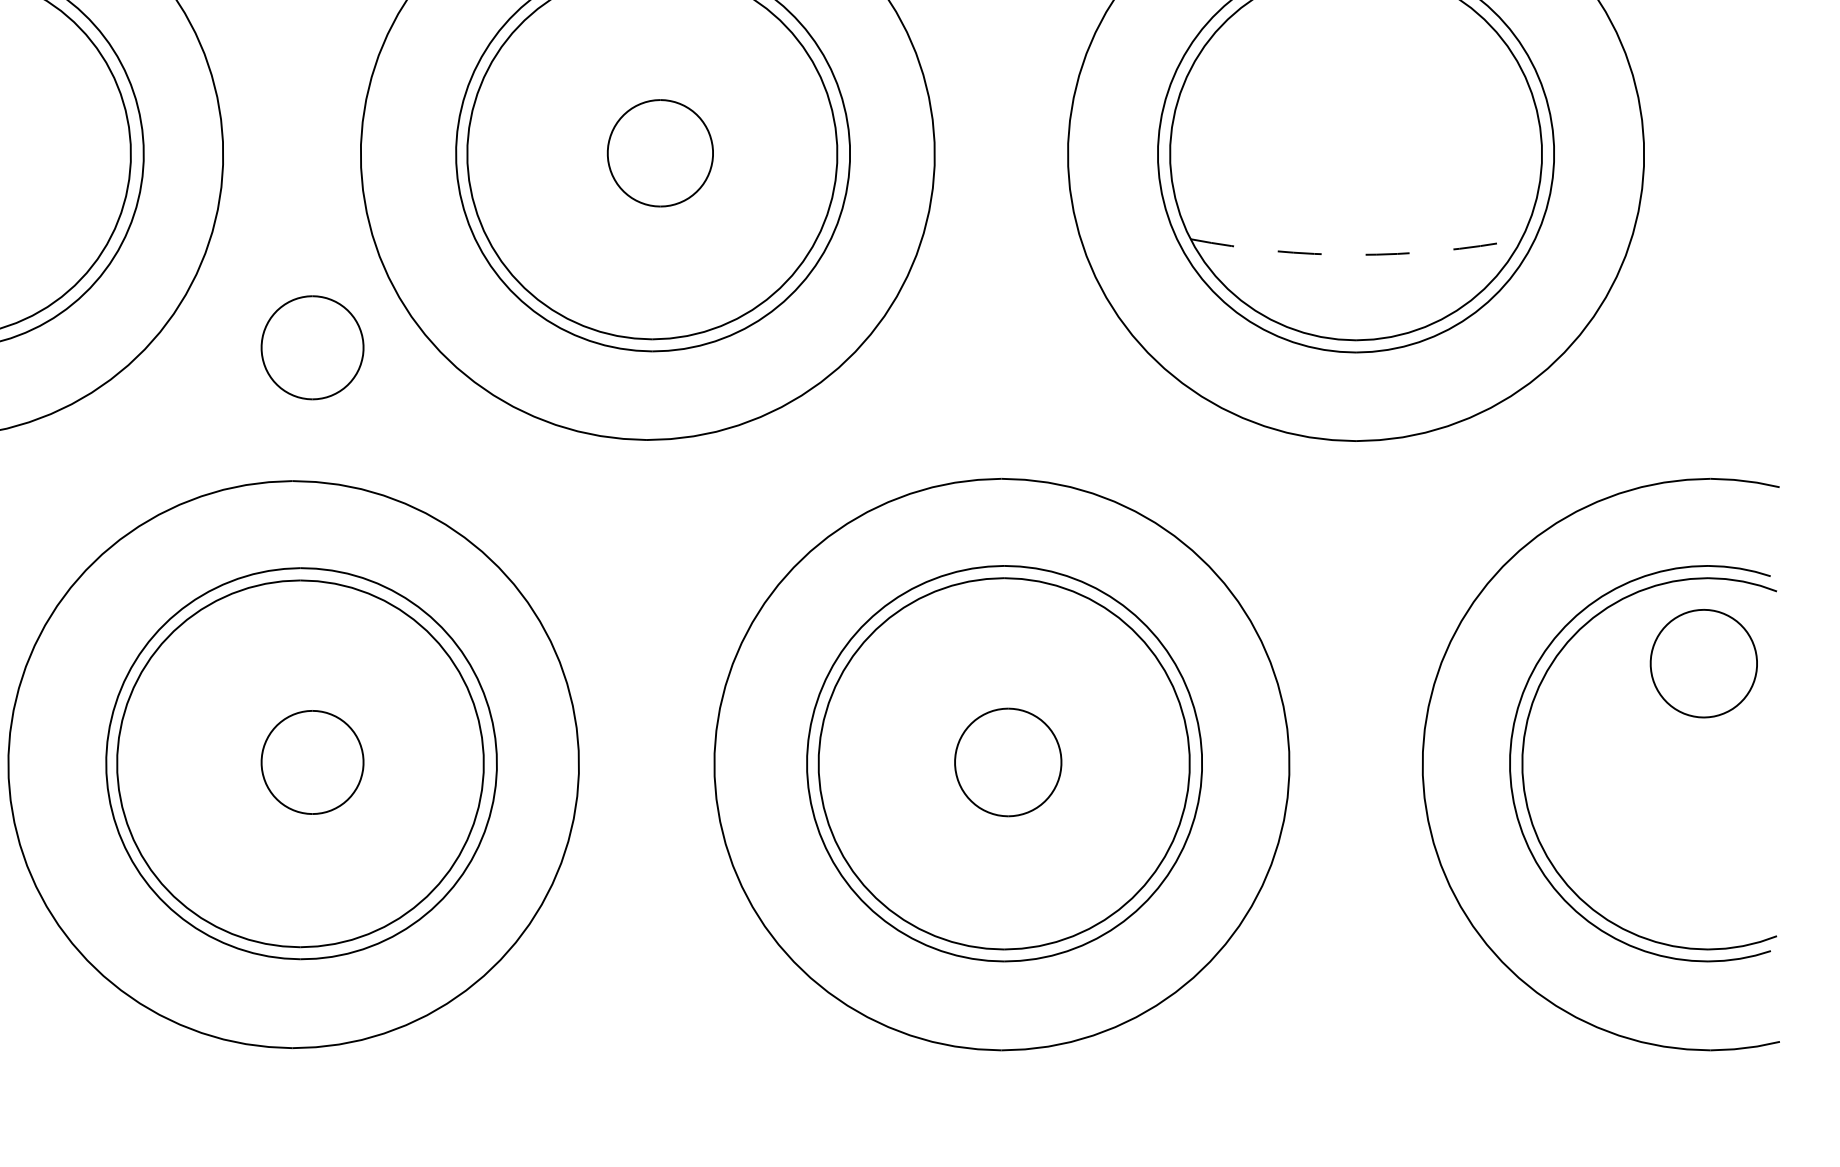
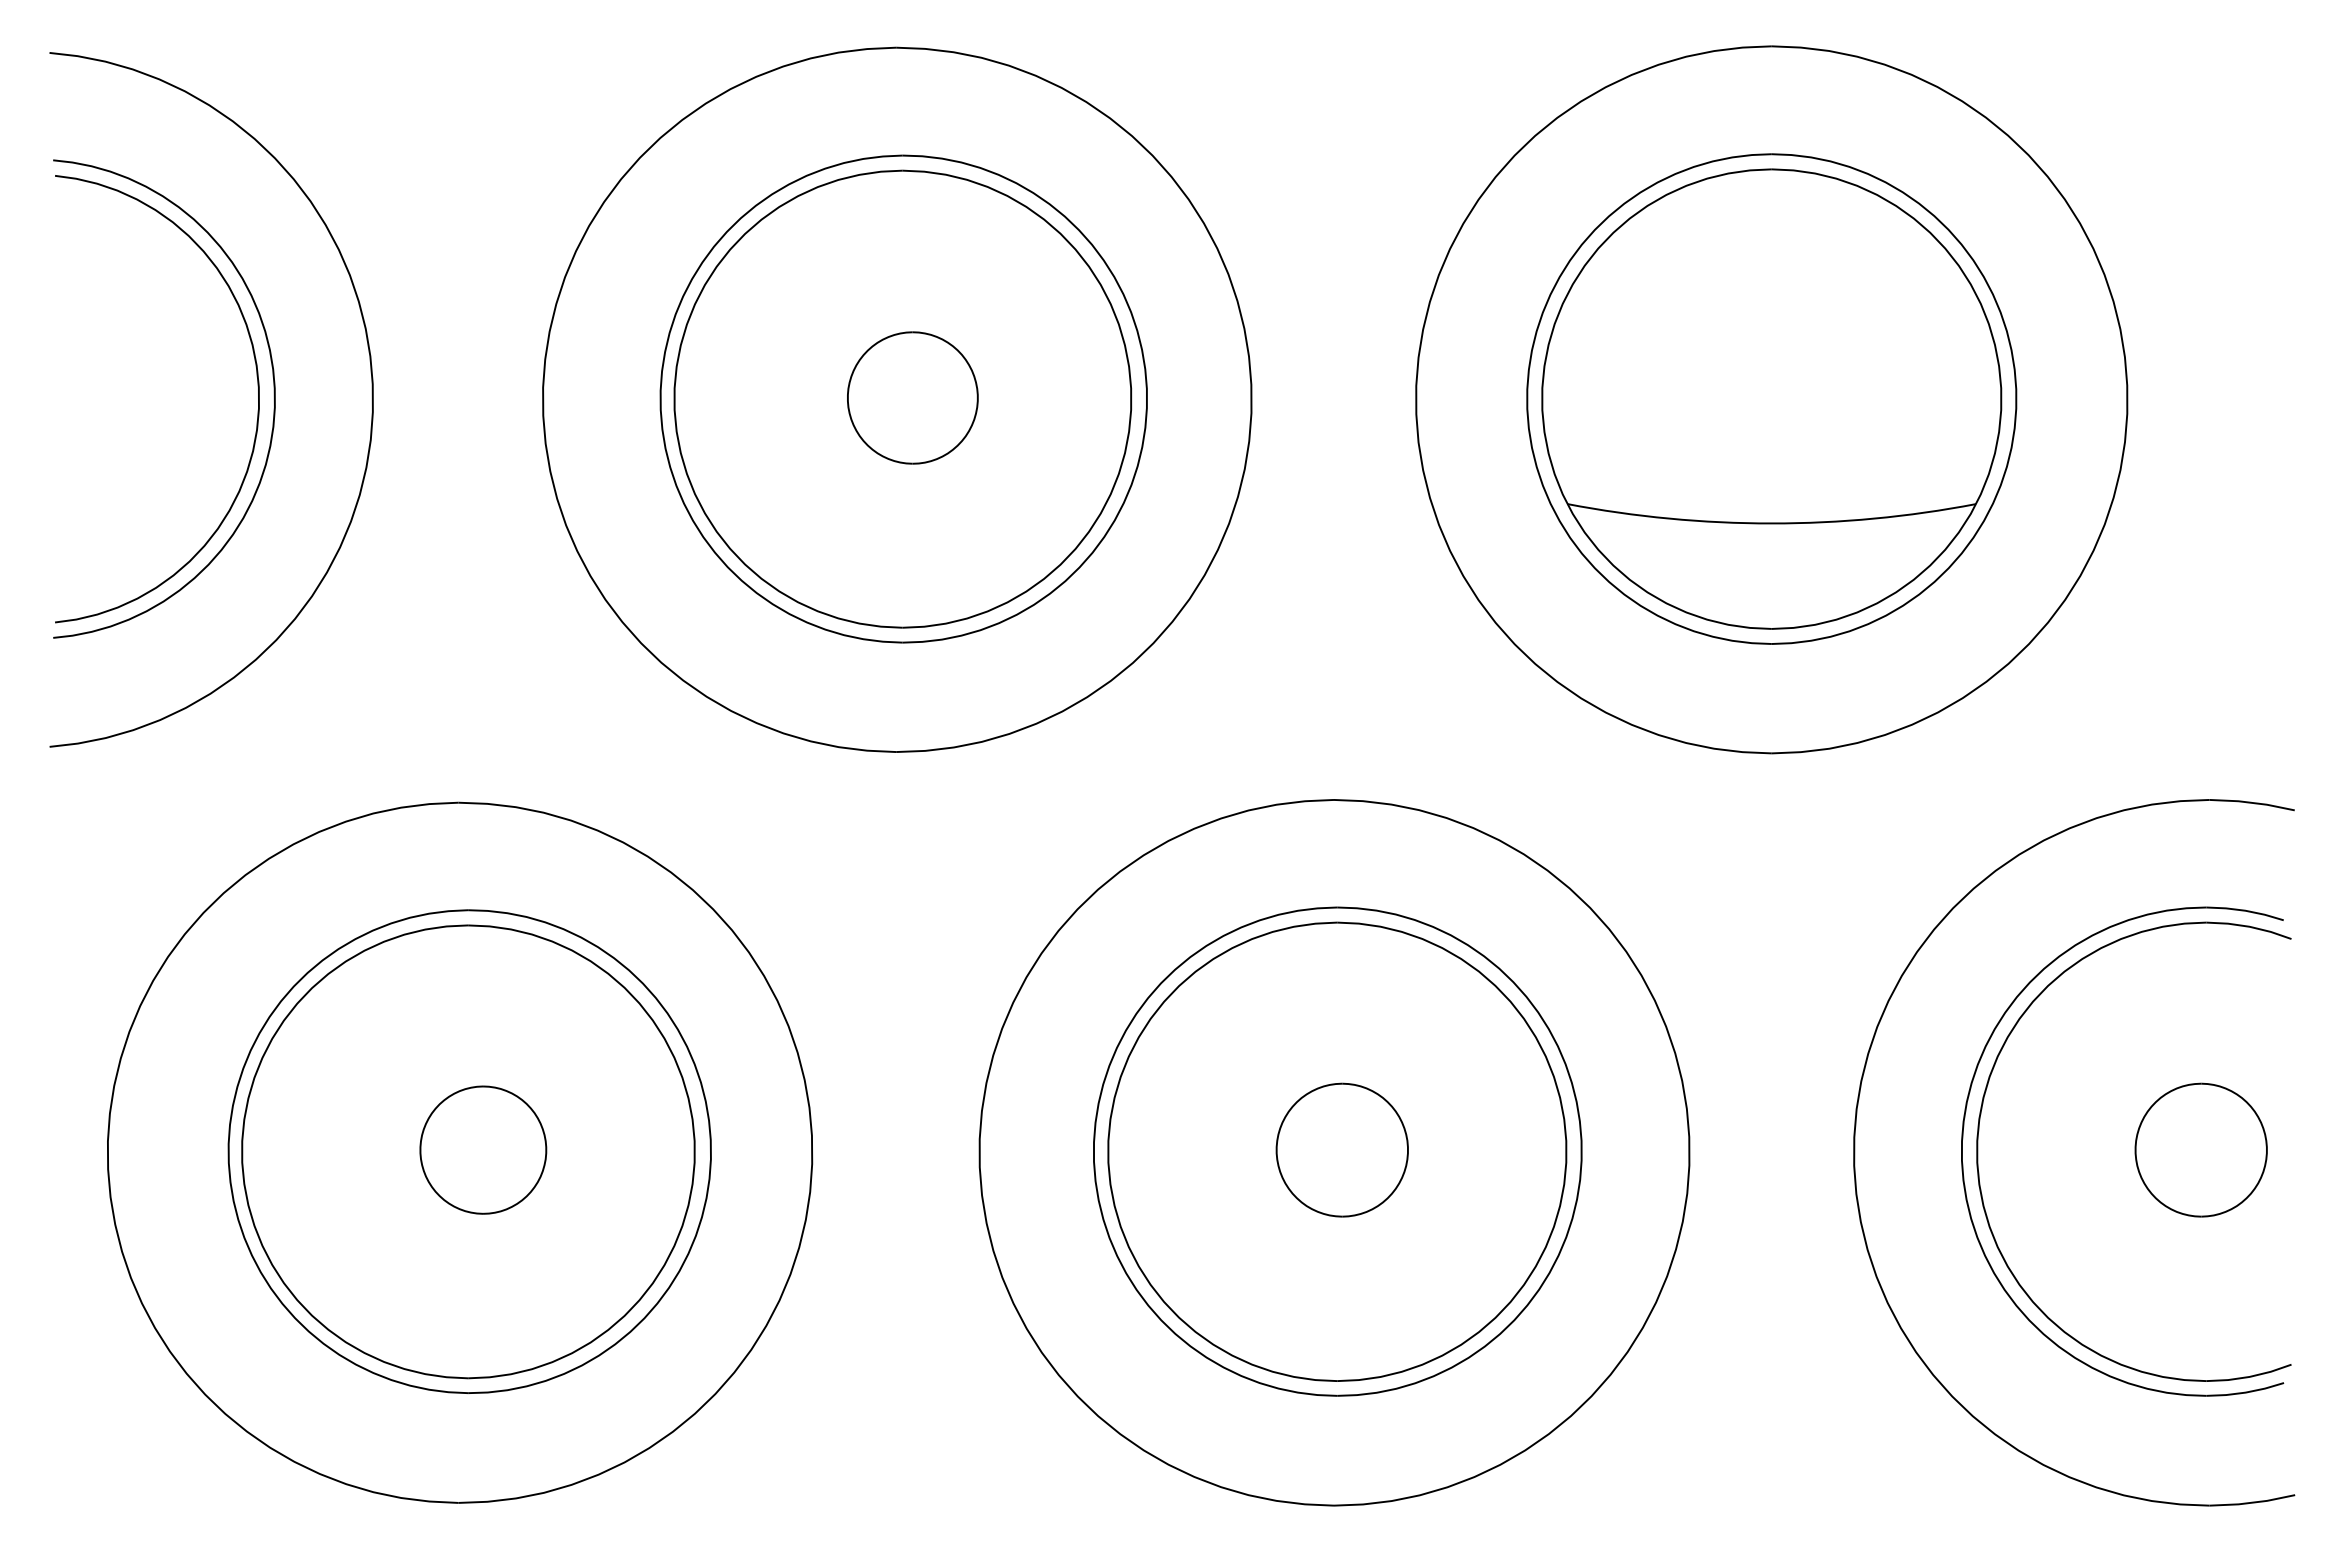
arc: (1355, 254) -> (1771, 523), dashed -> solid
part: (312, 347) -> (483, 637), removed
part: (1703, 663) -> (2200, 1149), moved

